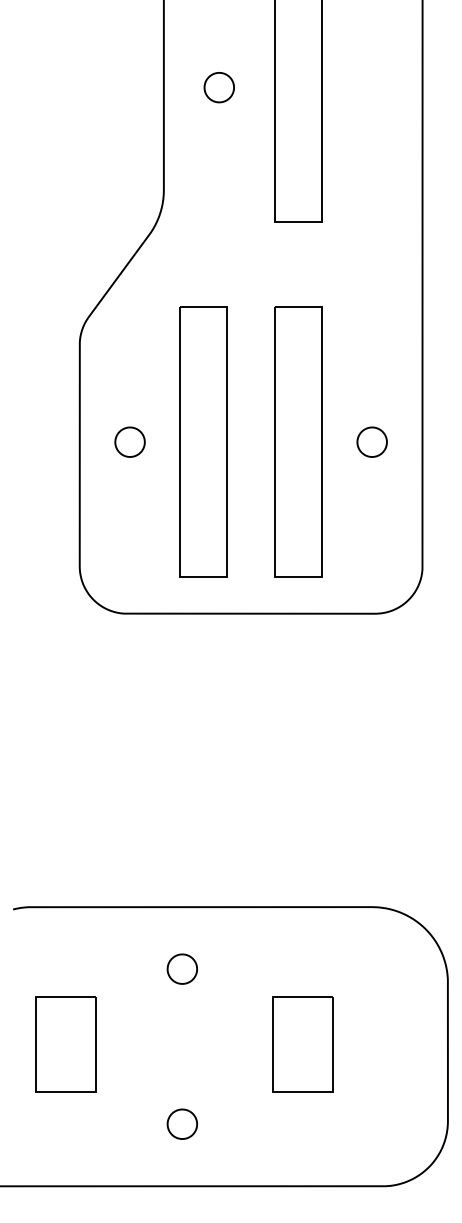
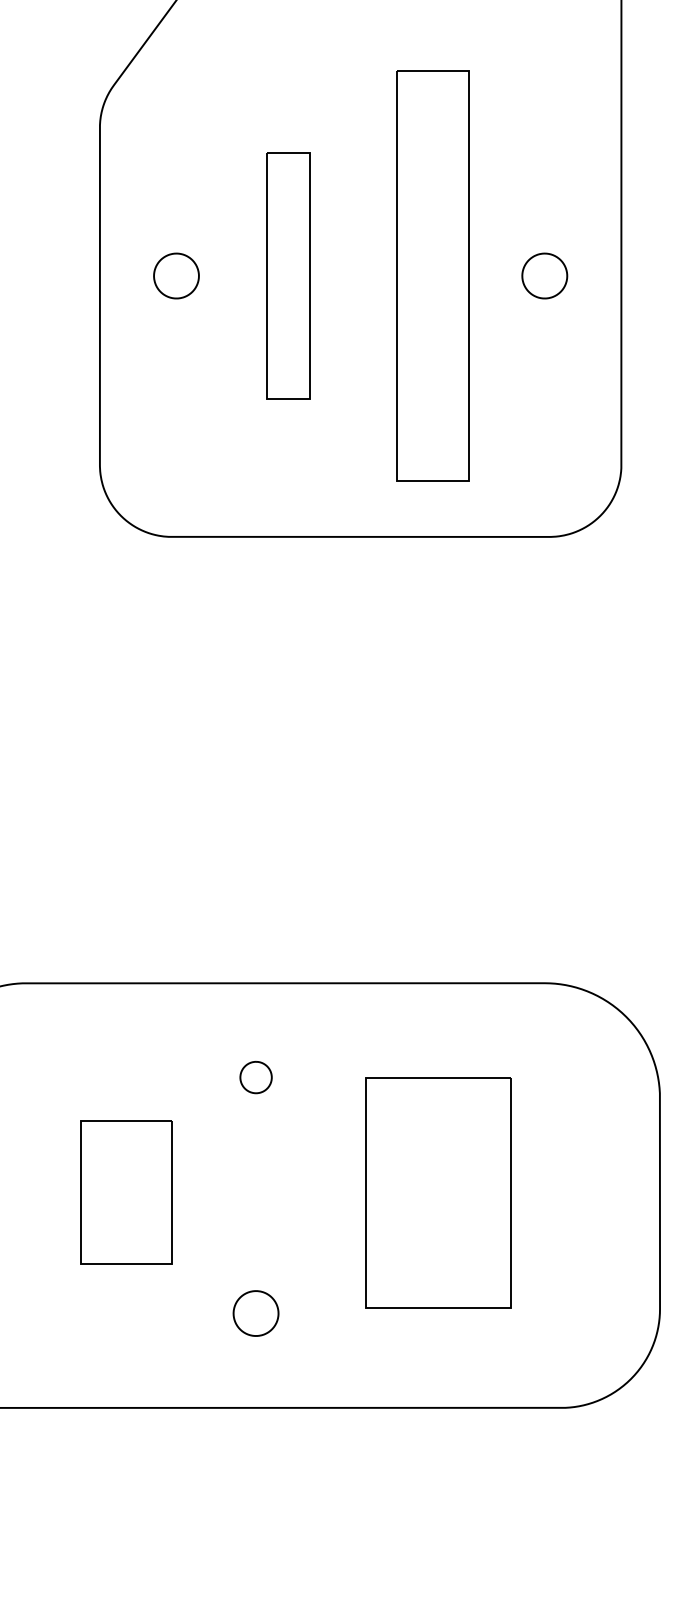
part: (203, 441) -> (288, 274), size x0.6
part: (182, 968) -> (256, 1076), size x0.7
part: (65, 1044) -> (125, 1192), moved
part: (302, 1044) -> (438, 1192), size x1.6

